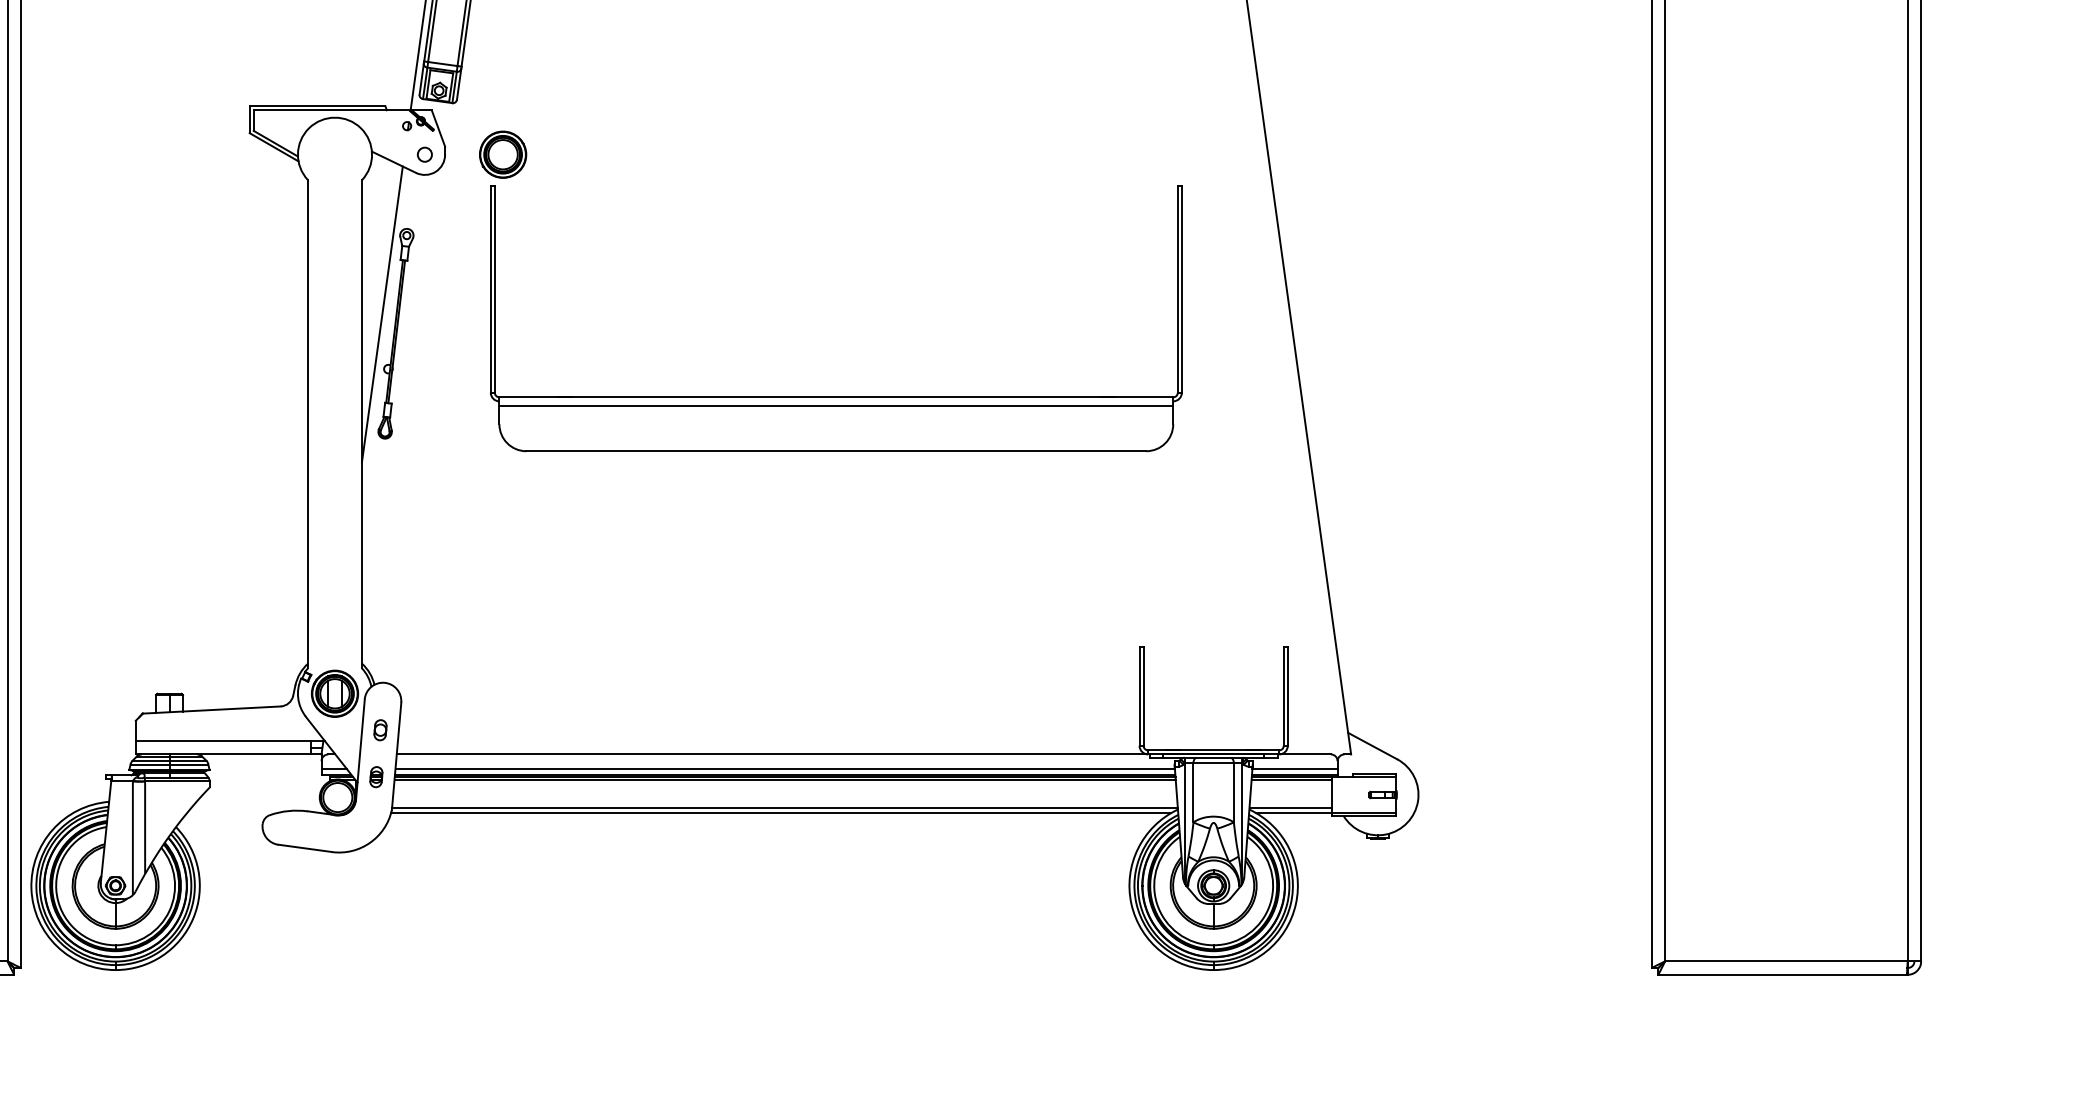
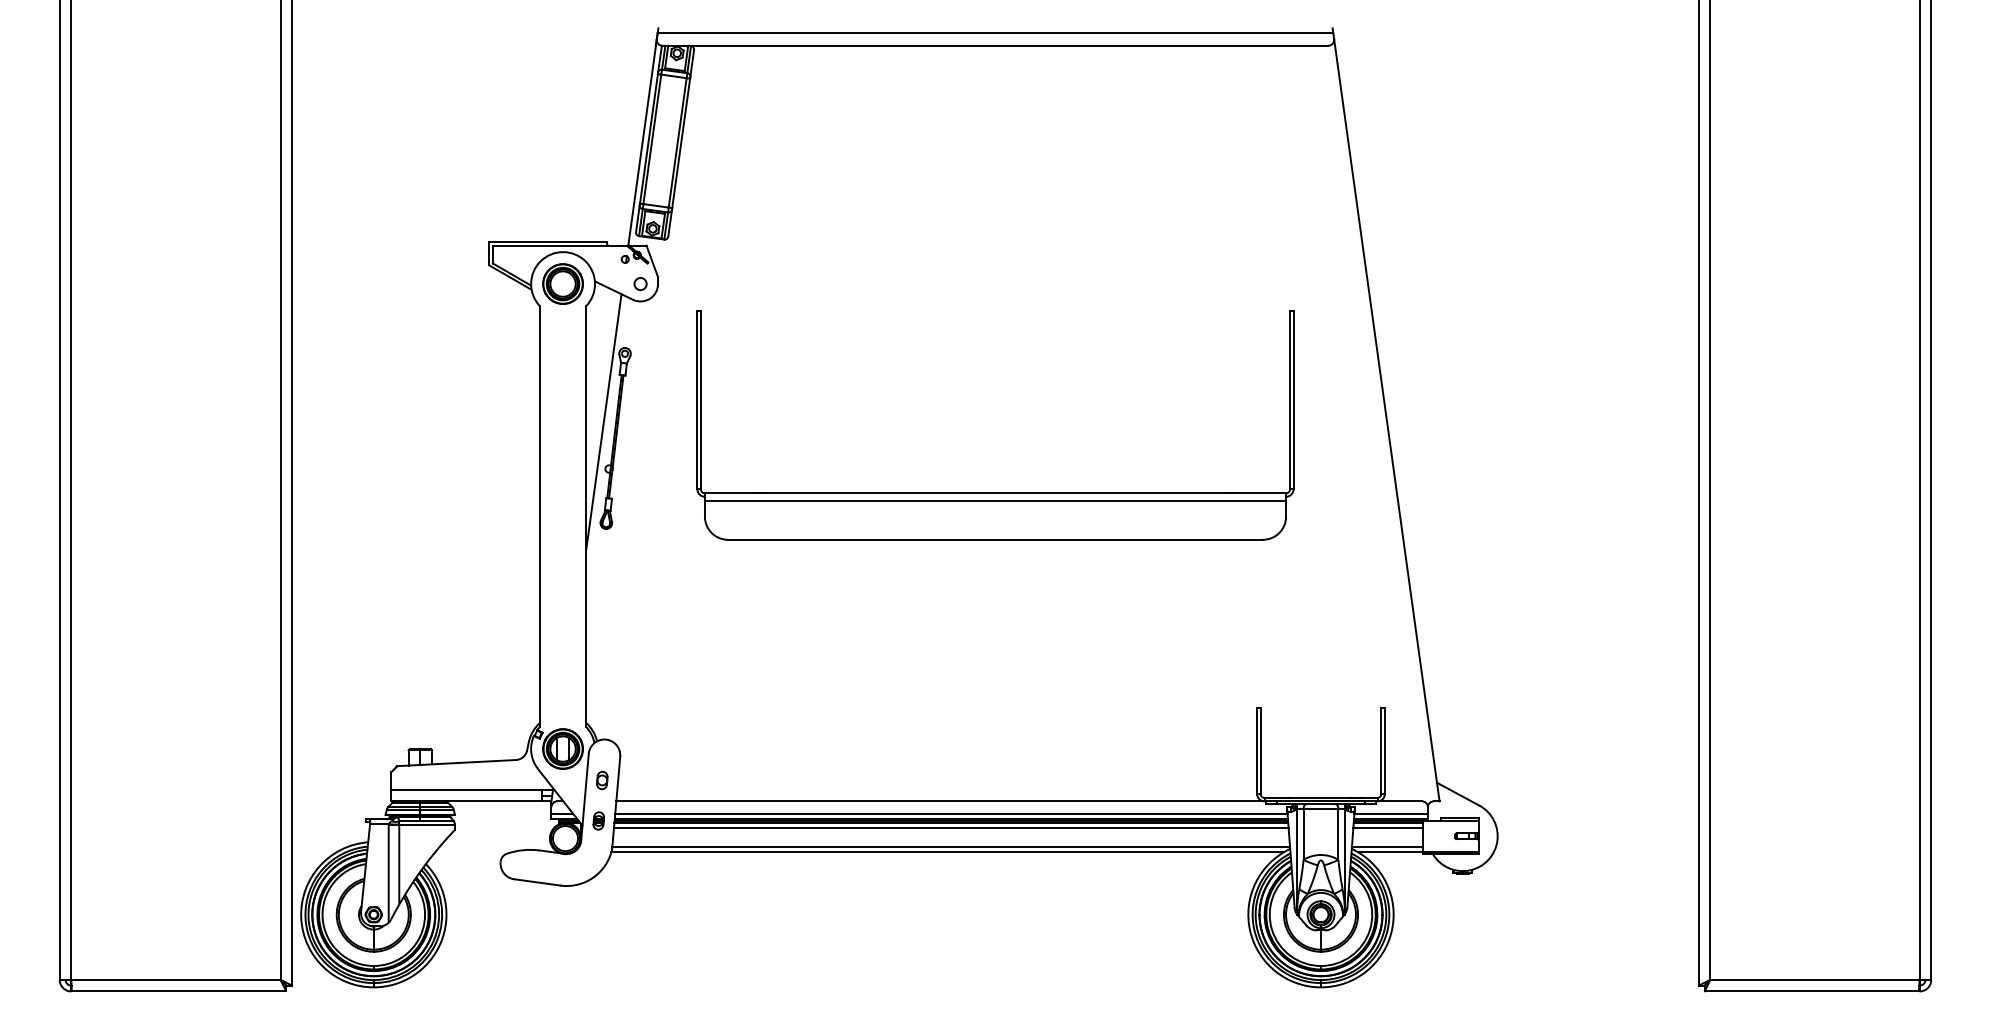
part: (502, 154) -> (562, 283), moved
line: (784, 784) -> (950, 827), added
line: (1290, 784) -> (1387, 827), added

